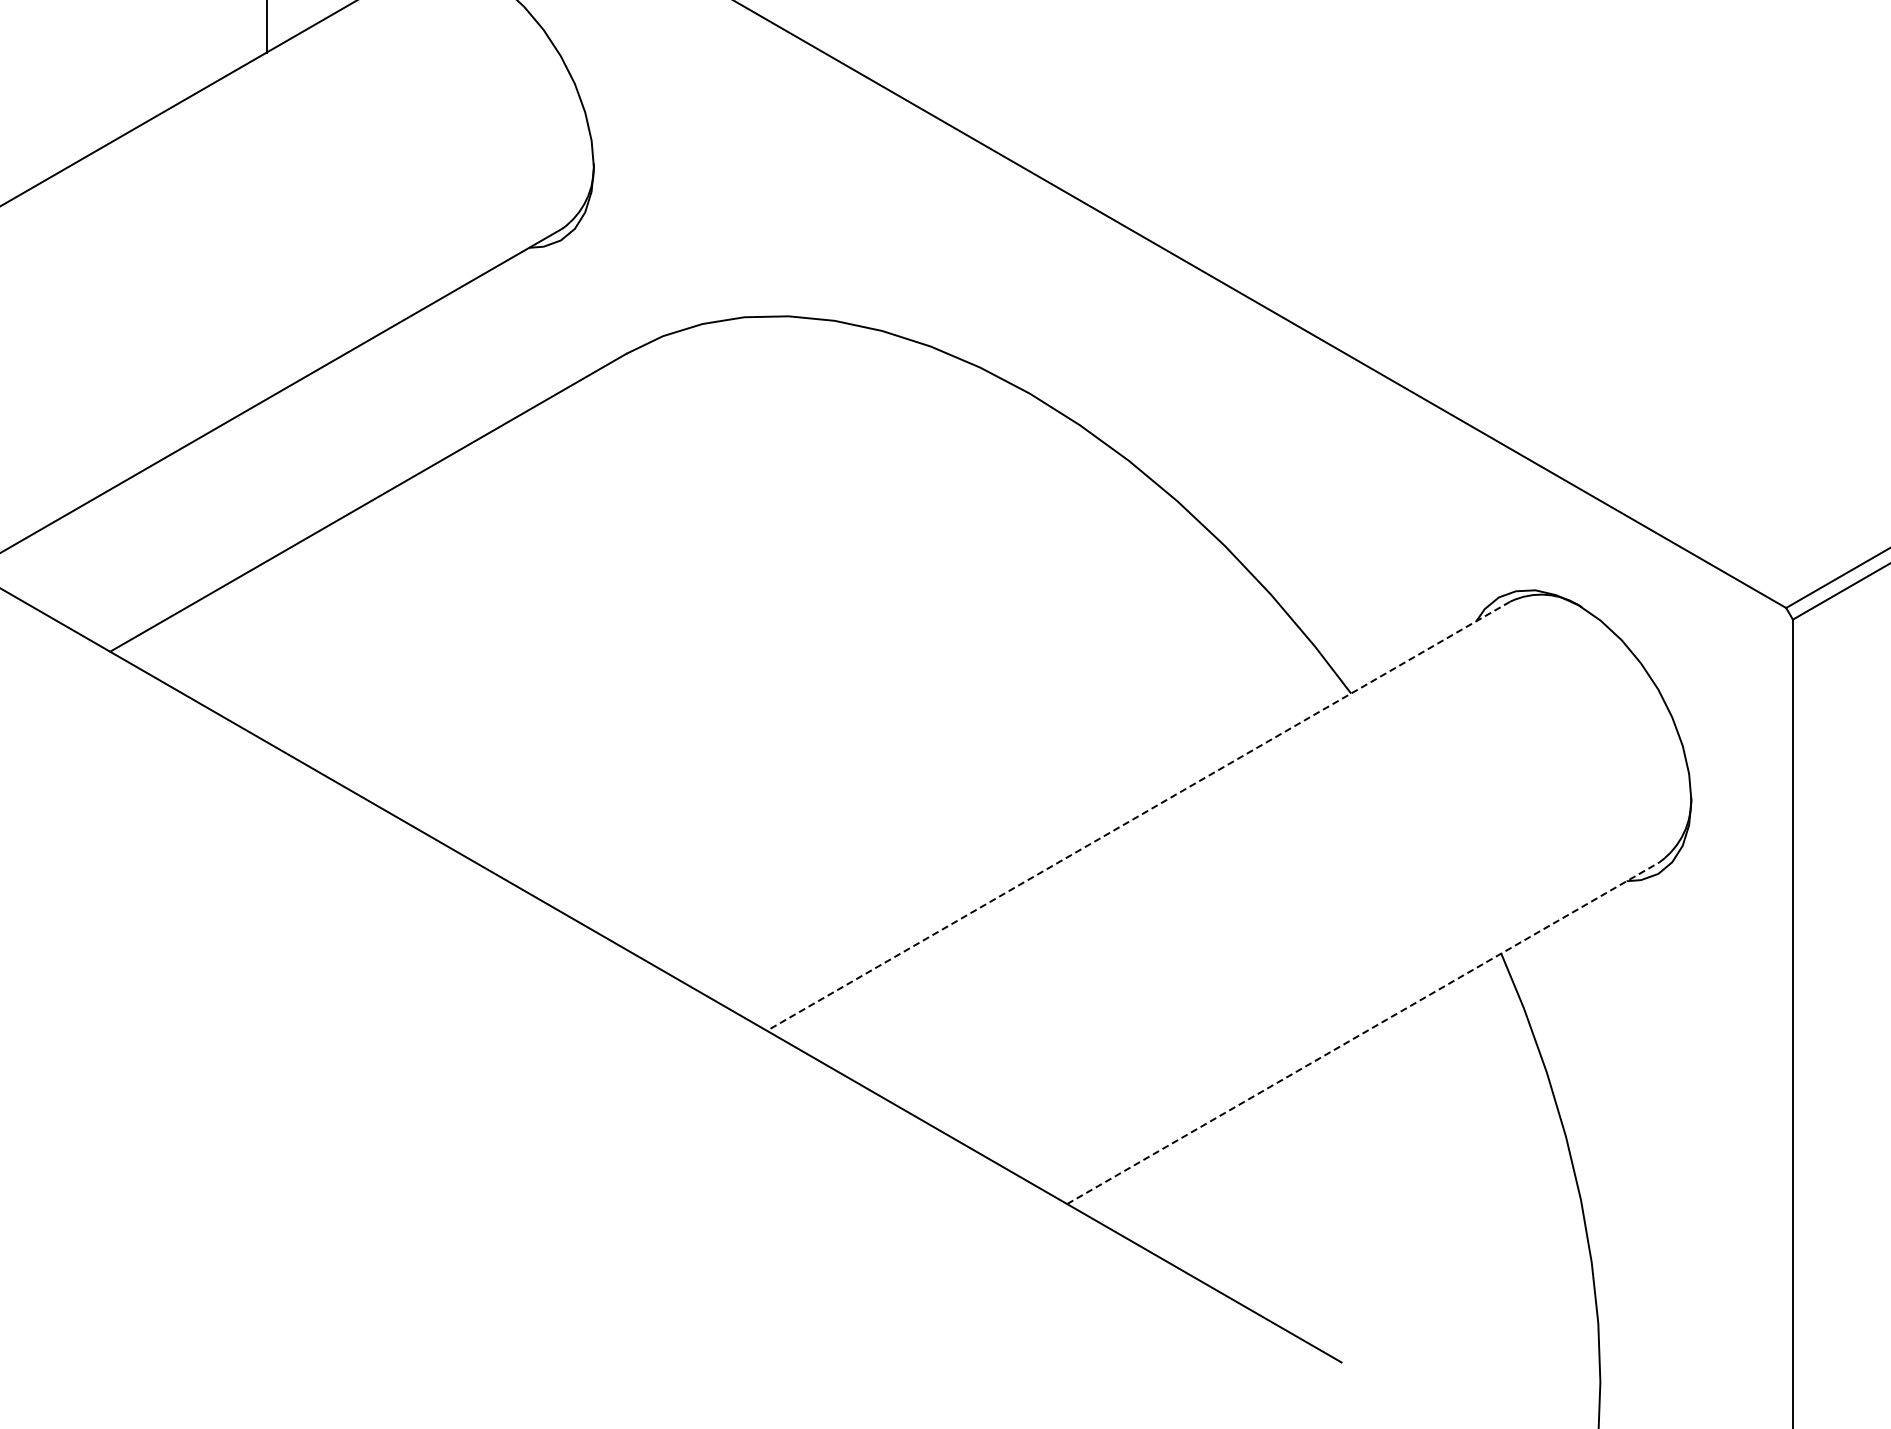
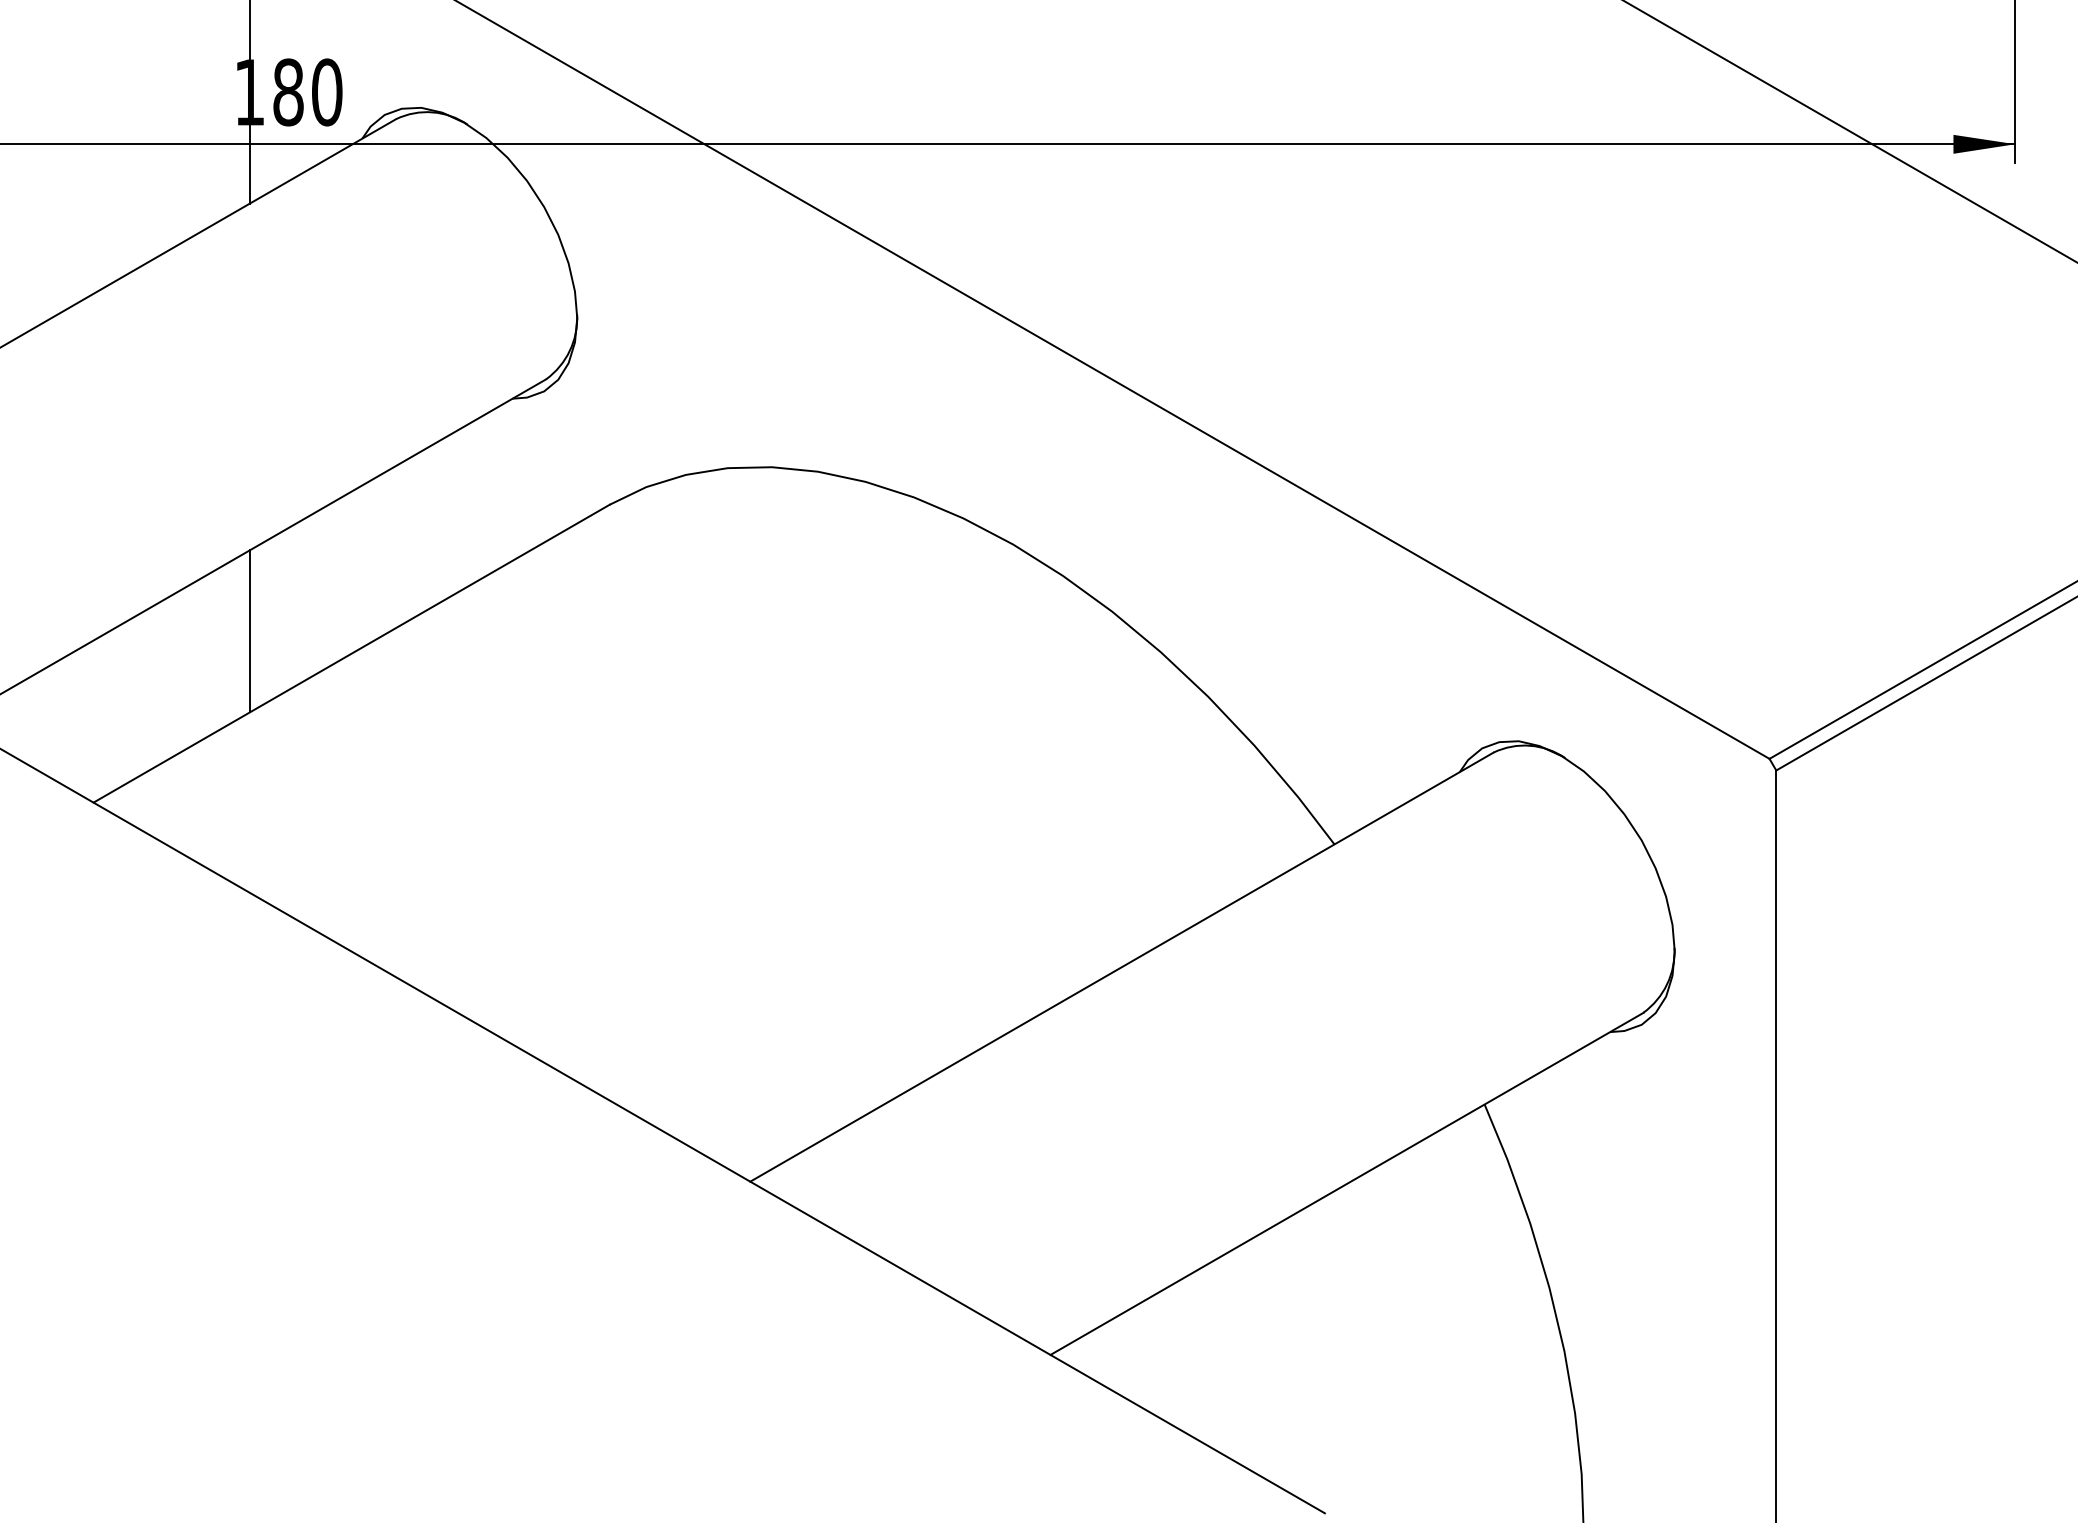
line: (267, 480) -> (250, 631), added
line: (1138, 816) -> (1121, 967), dashed -> solid
line: (1364, 1032) -> (1347, 1183), dashed -> solid

